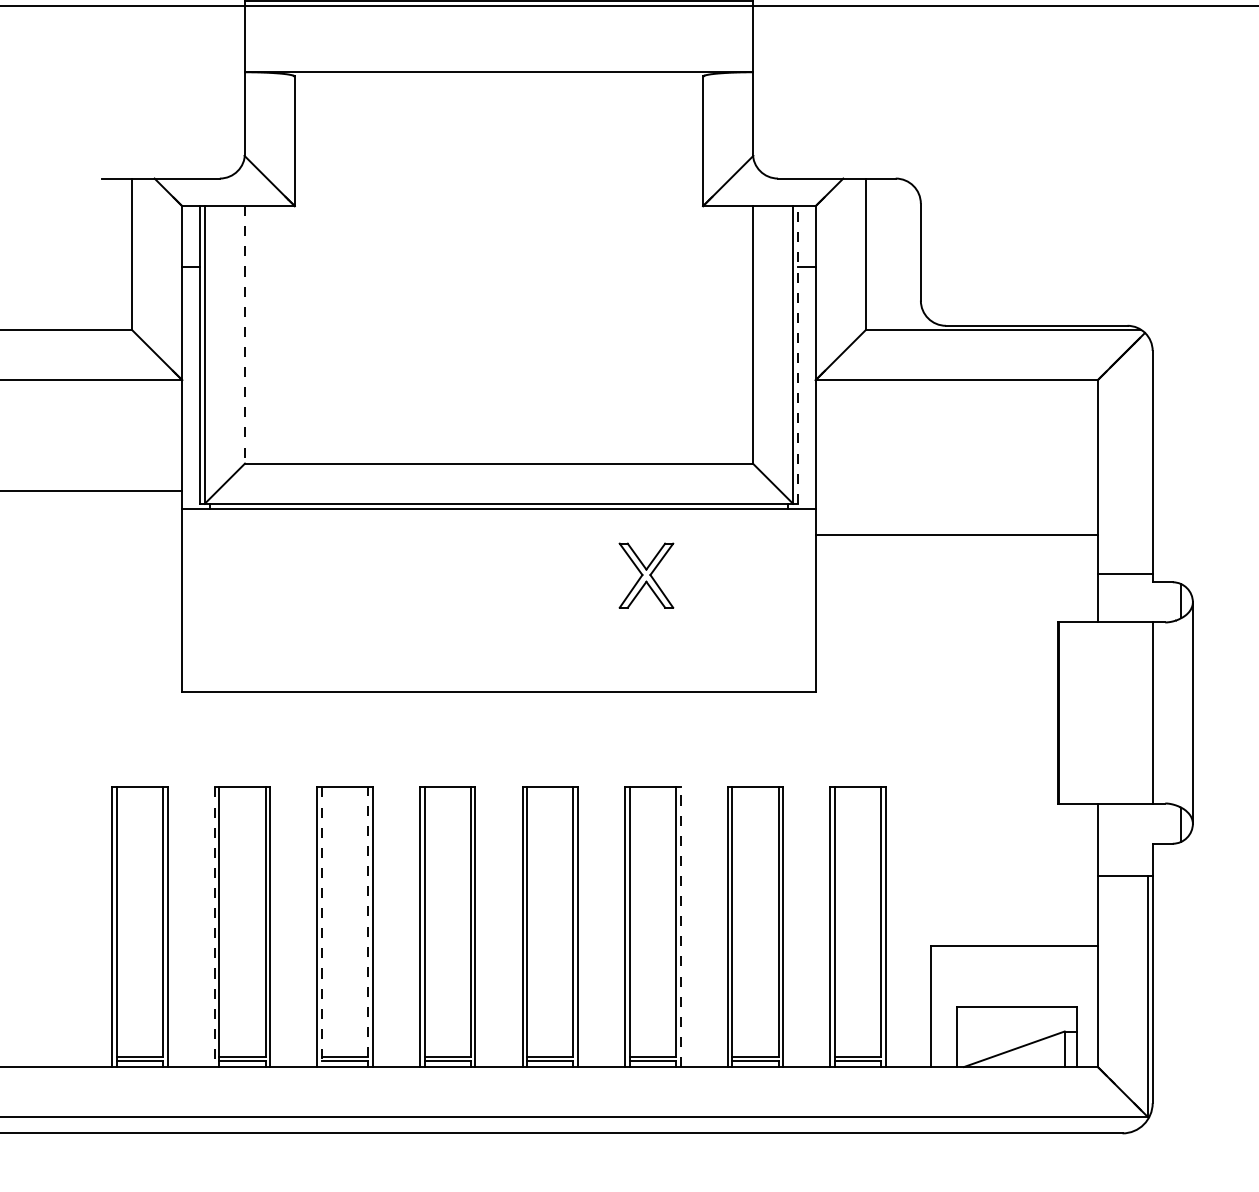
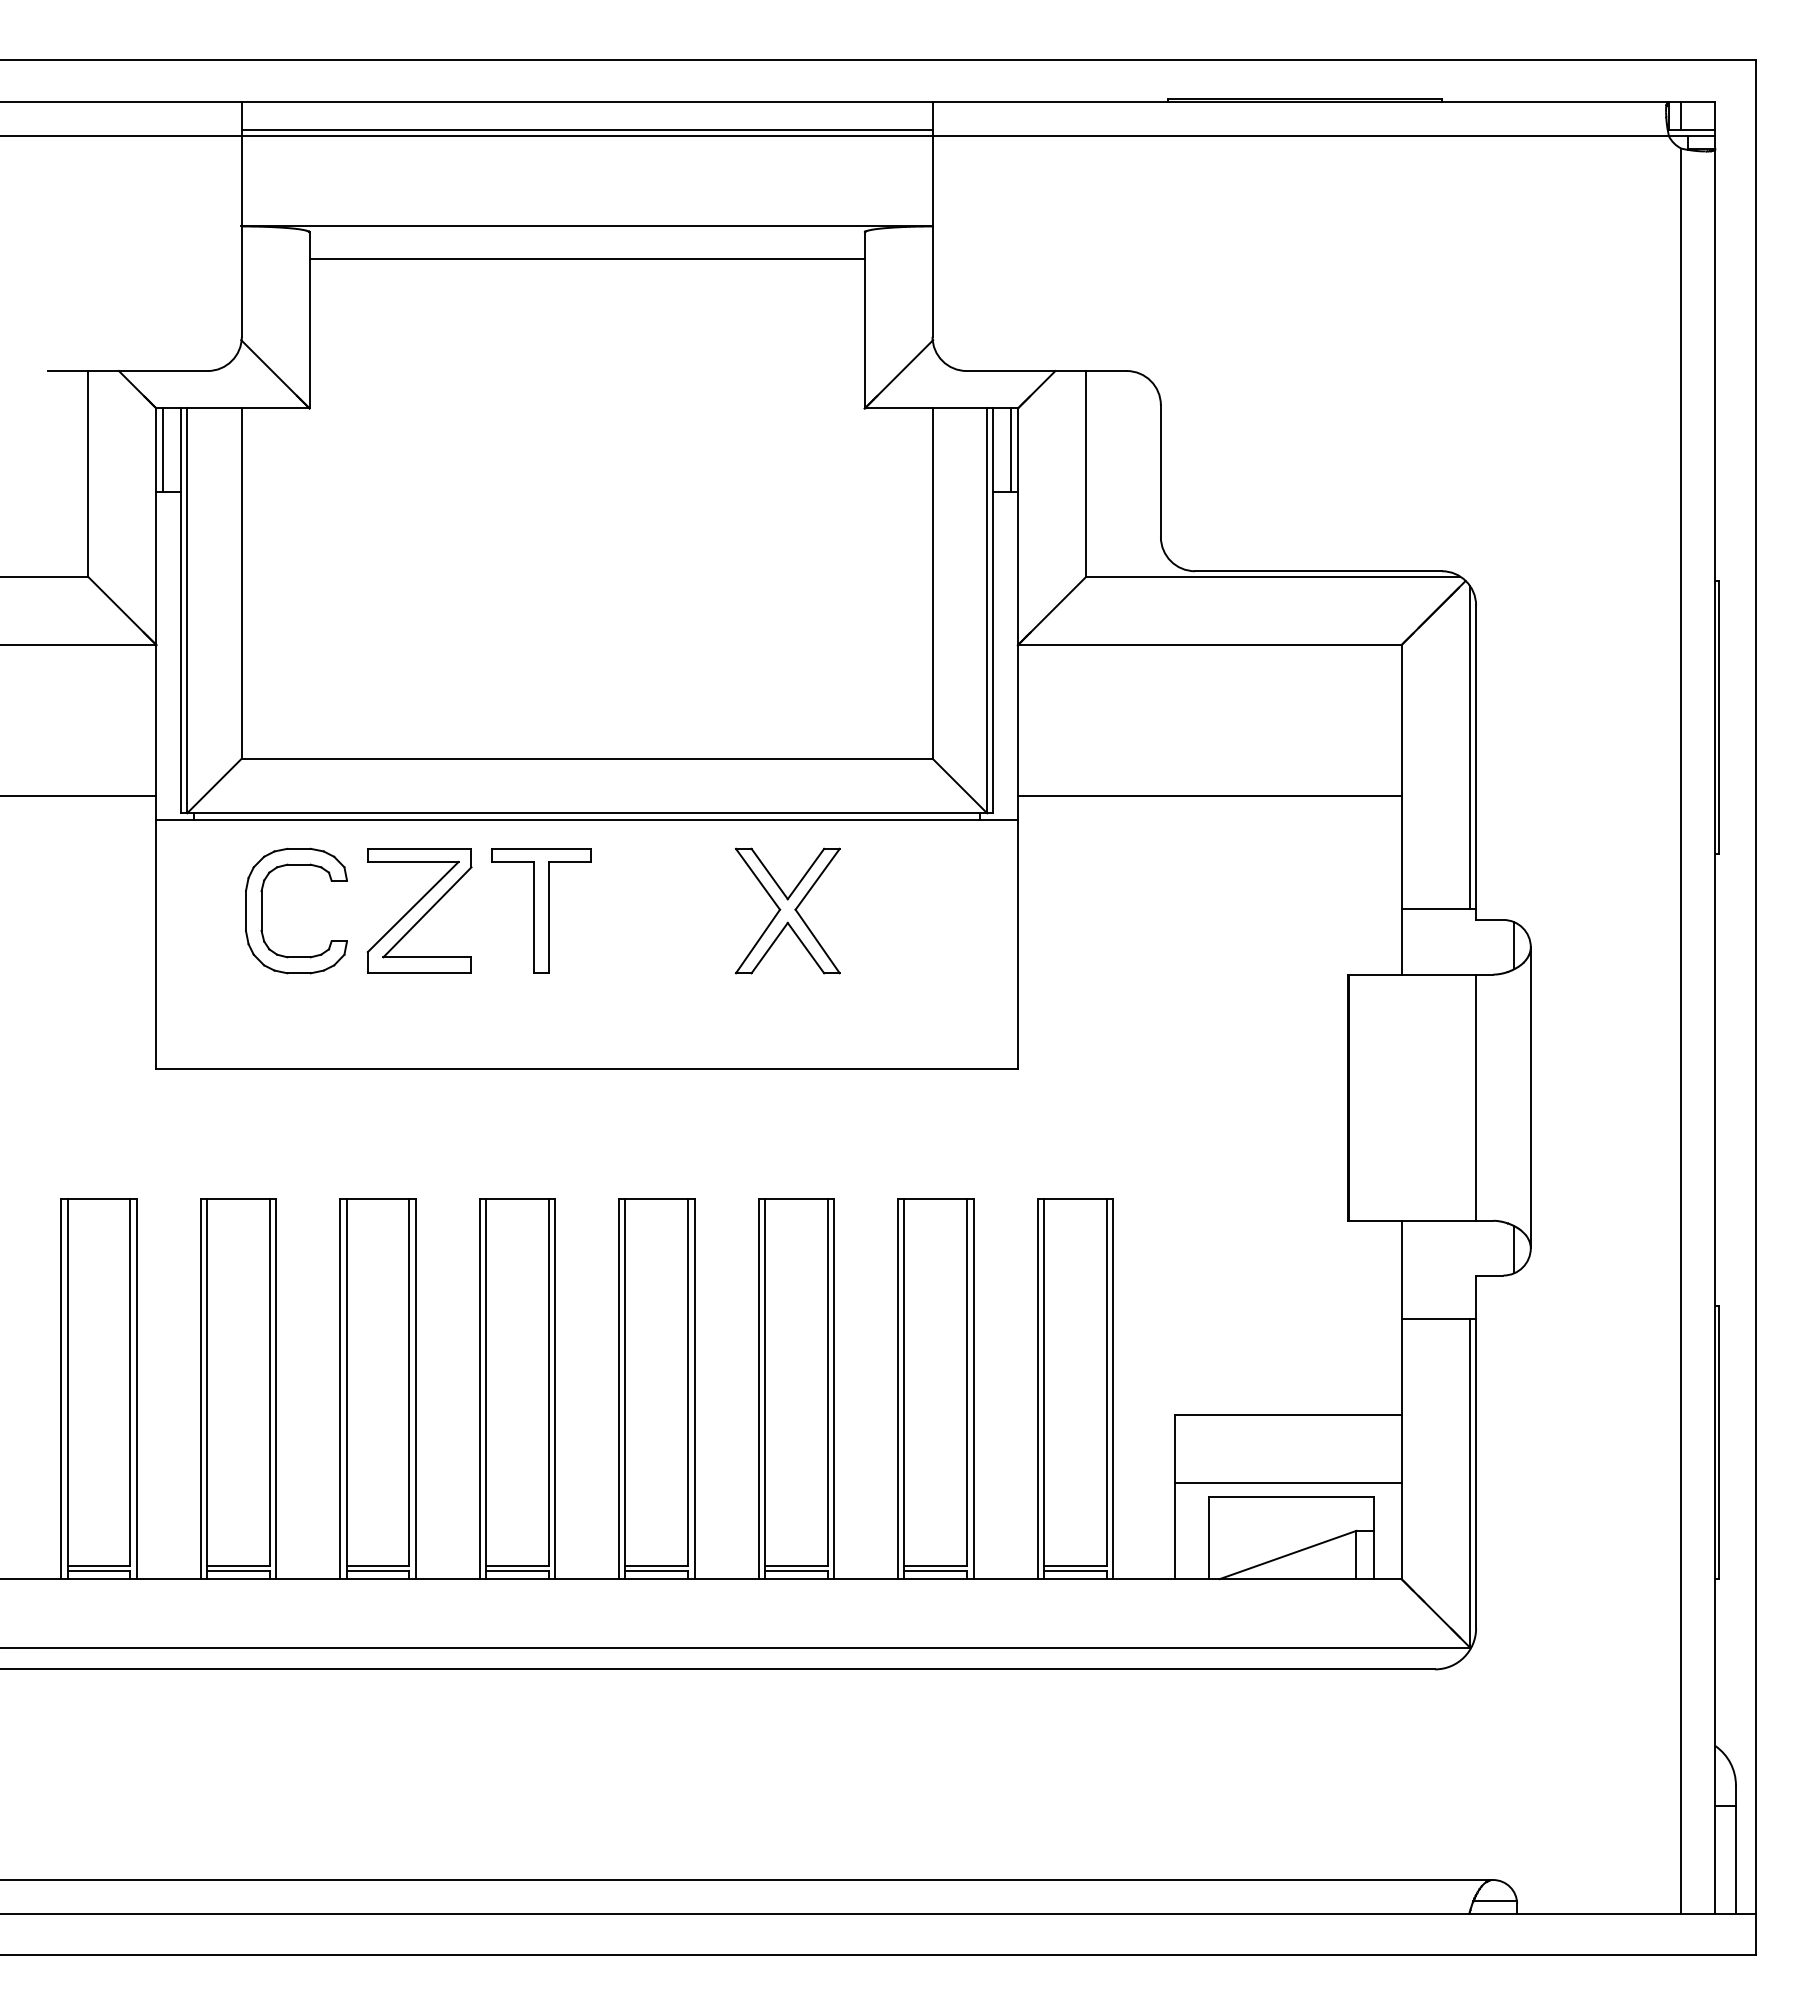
line: (498, 96) -> (586, 259), added
line: (187, 236) -> (163, 449), added
line: (811, 236) -> (1011, 449), added
line: (244, 335) -> (241, 584), dashed -> solid
line: (797, 354) -> (993, 610), dashed -> solid
line: (1147, 455) -> (1469, 747), added
line: (956, 534) -> (1209, 795), moved
part: (260, 575) -> (262, 910), added
part: (375, 575) -> (419, 910), added
part: (465, 575) -> (541, 910), added
part: (646, 575) -> (787, 910), size x1.43
line: (368, 921) -> (409, 1381), dashed -> solid
line: (680, 926) -> (834, 1388), dashed -> solid
line: (214, 927) -> (200, 1389), dashed -> solid
line: (321, 927) -> (346, 1389), dashed -> solid
line: (1014, 996) -> (1288, 1483), added

